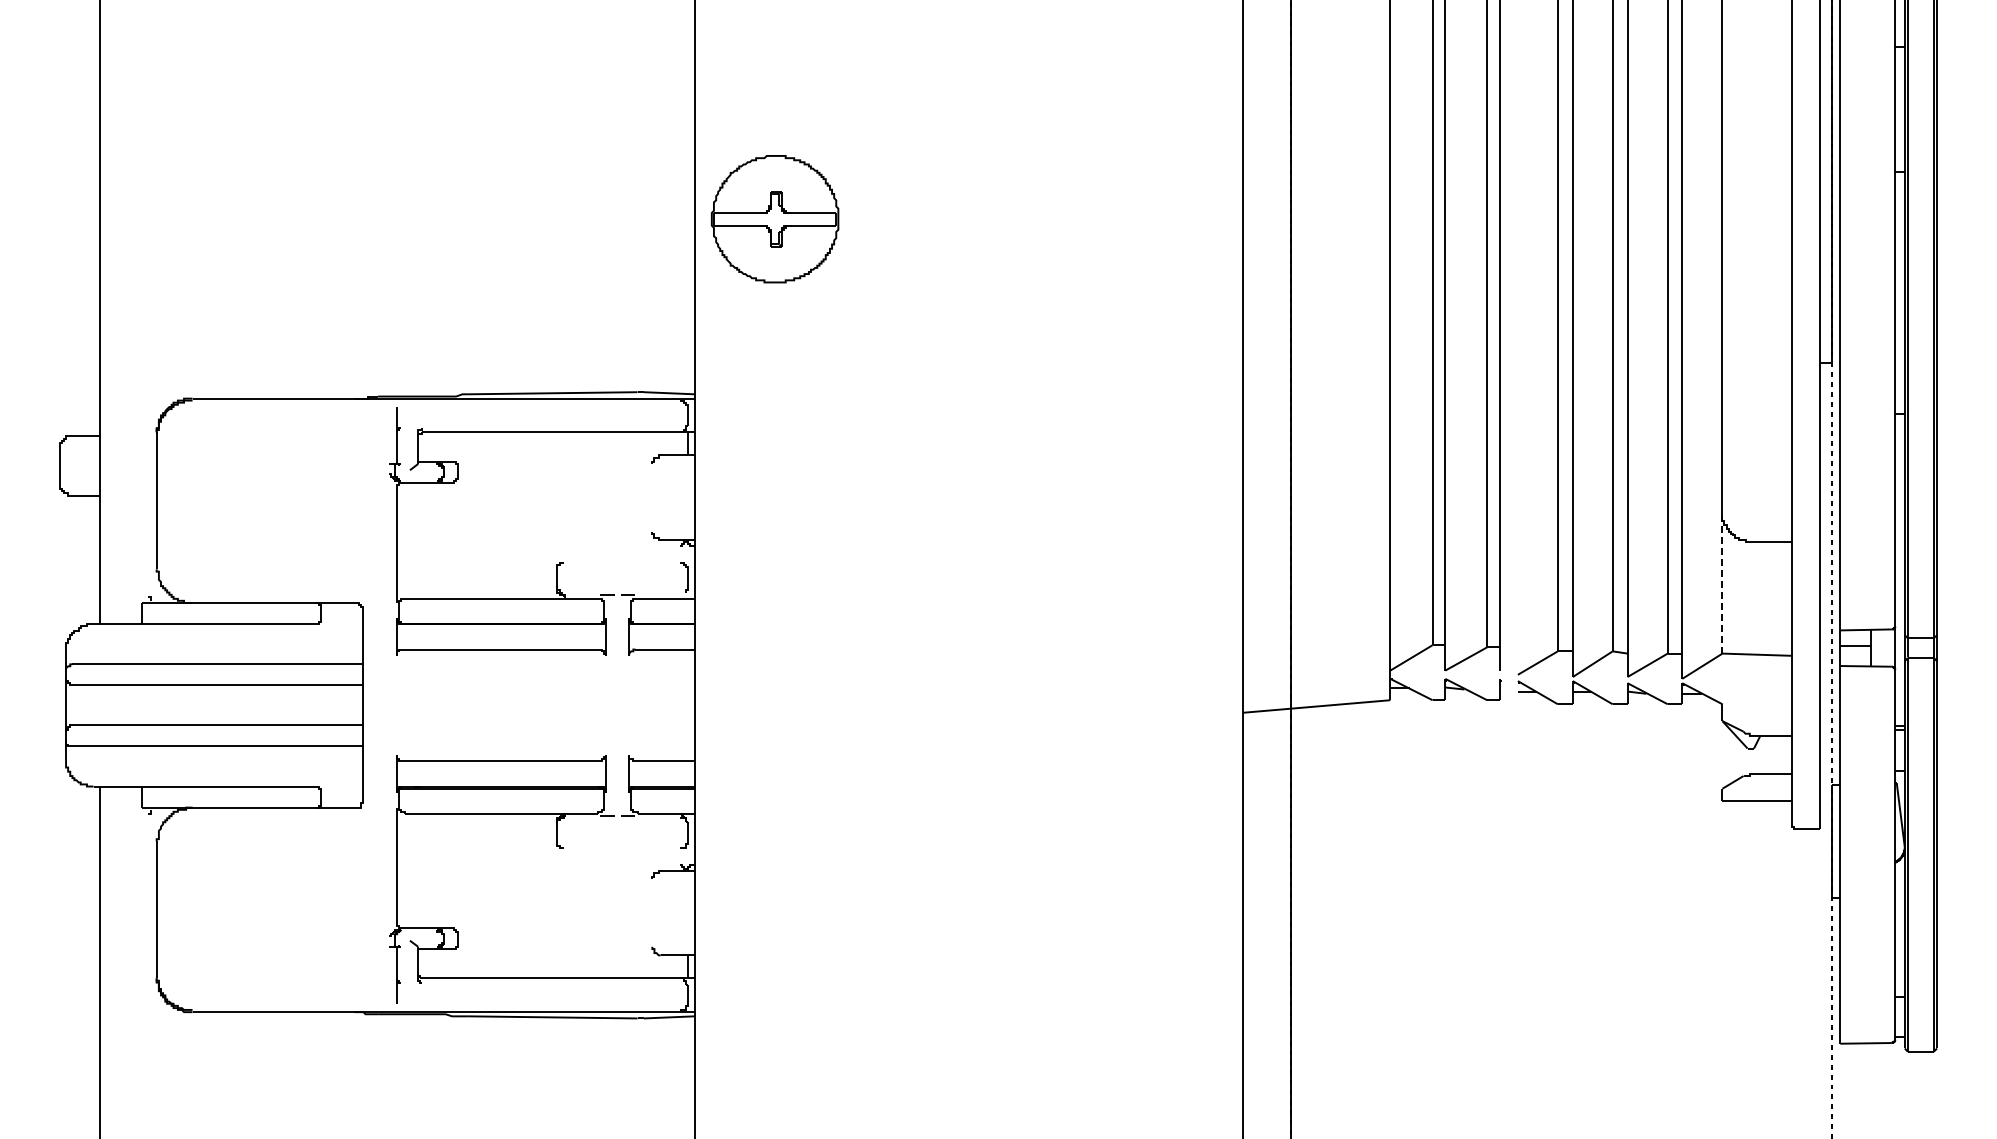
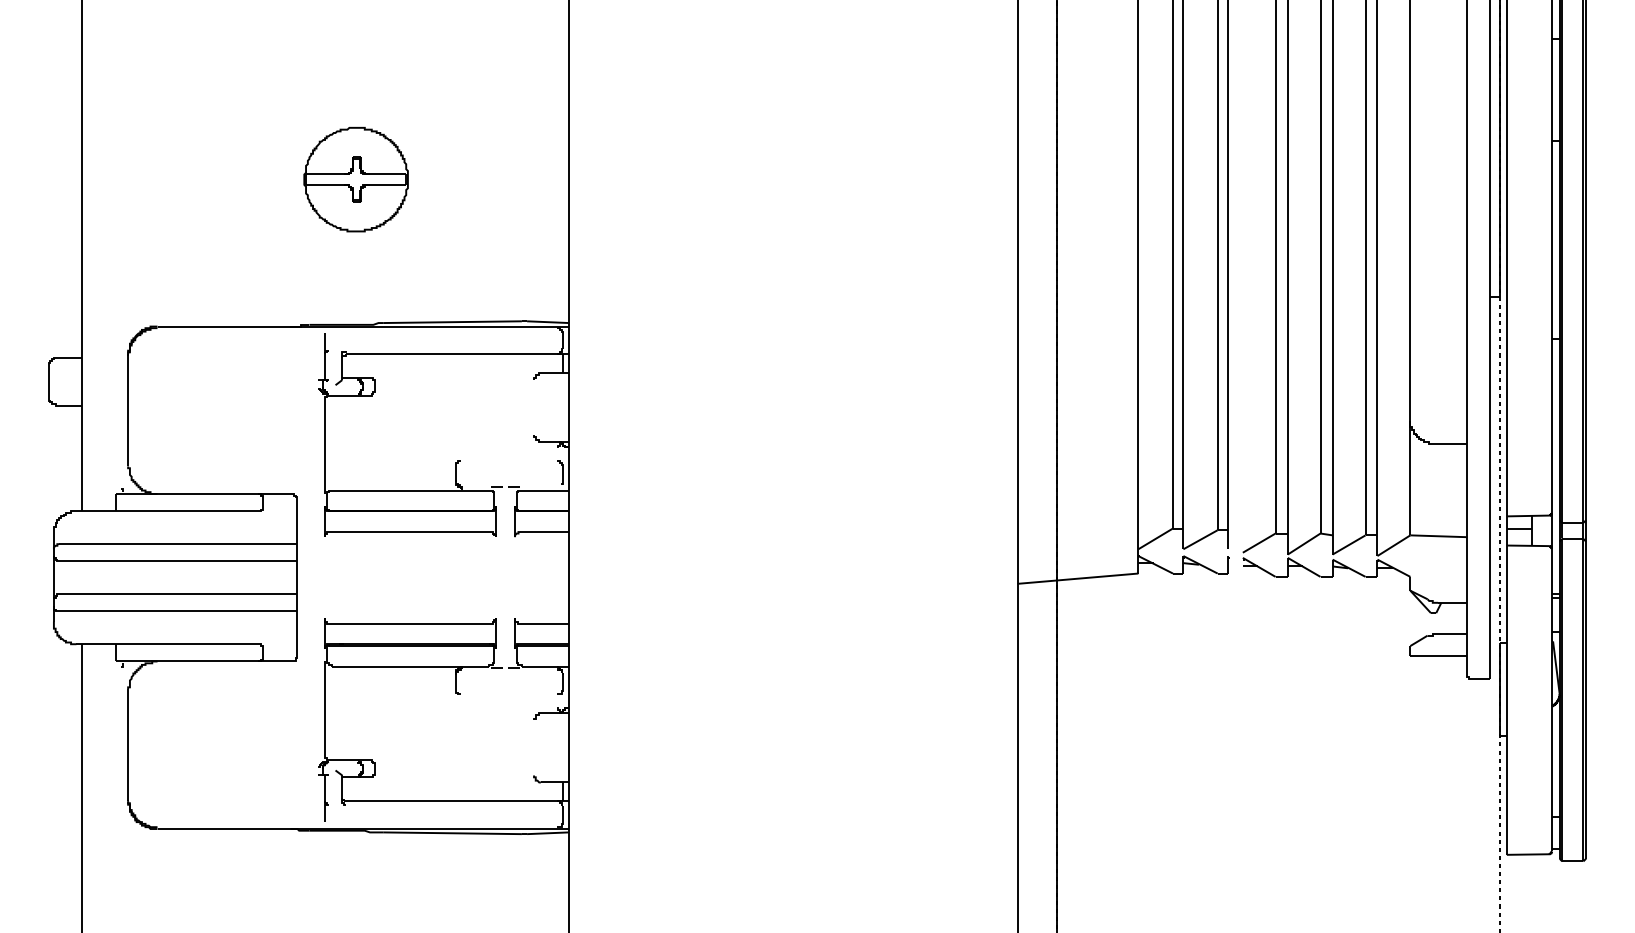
part: (775, 219) -> (356, 179), moved
line: (1722, 584) -> (1410, 478), dashed -> solid

